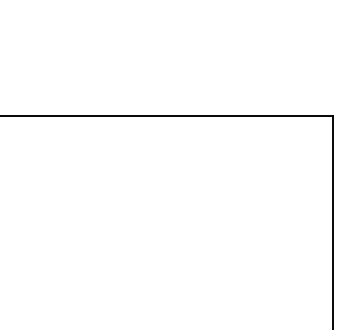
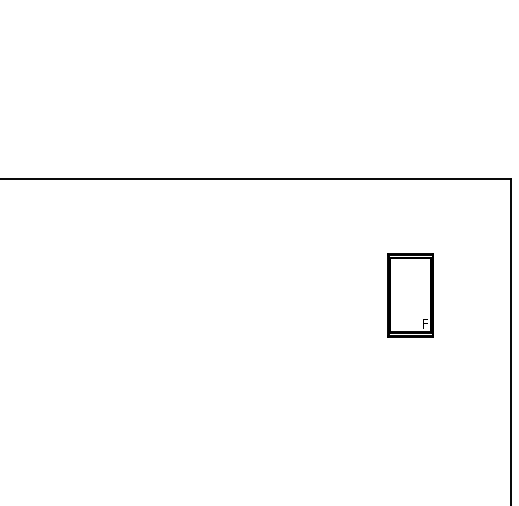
part: (267, 192) -> (409, 295), added

